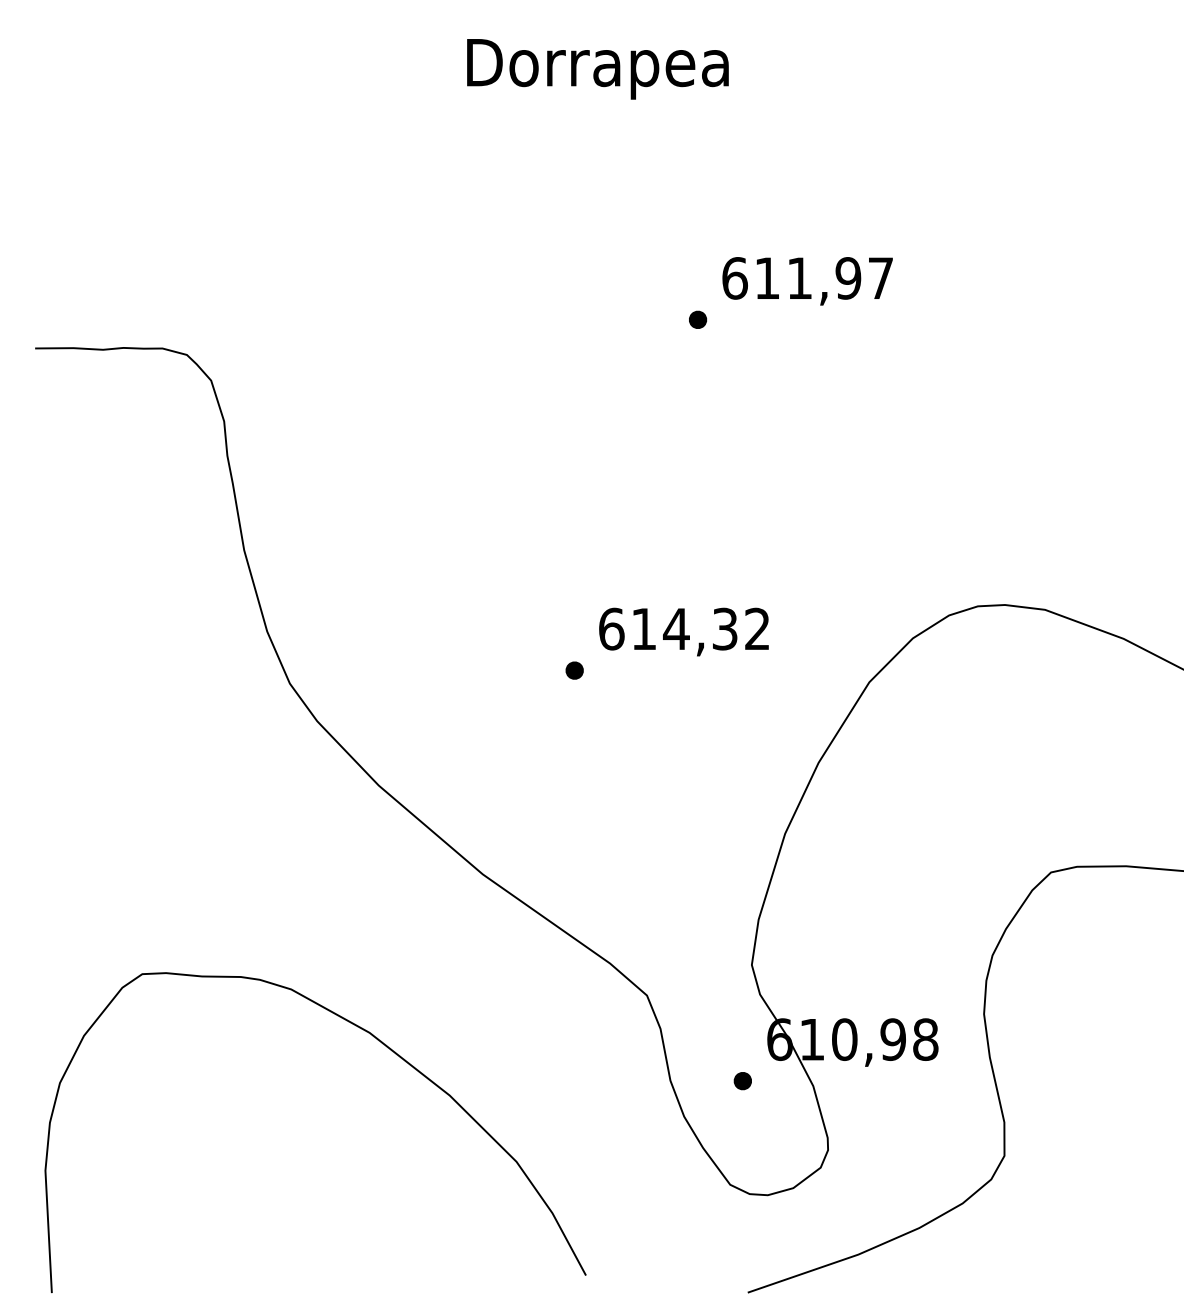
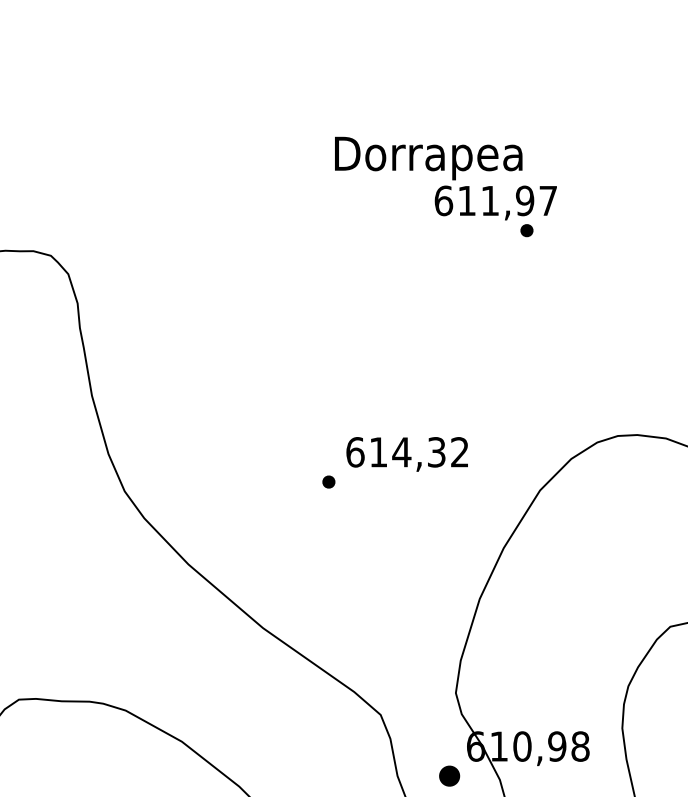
text: (597, 69) -> (428, 158), moved
part: (698, 319) -> (527, 230), moved
part: (742, 1081) -> (449, 776), size x1.6

